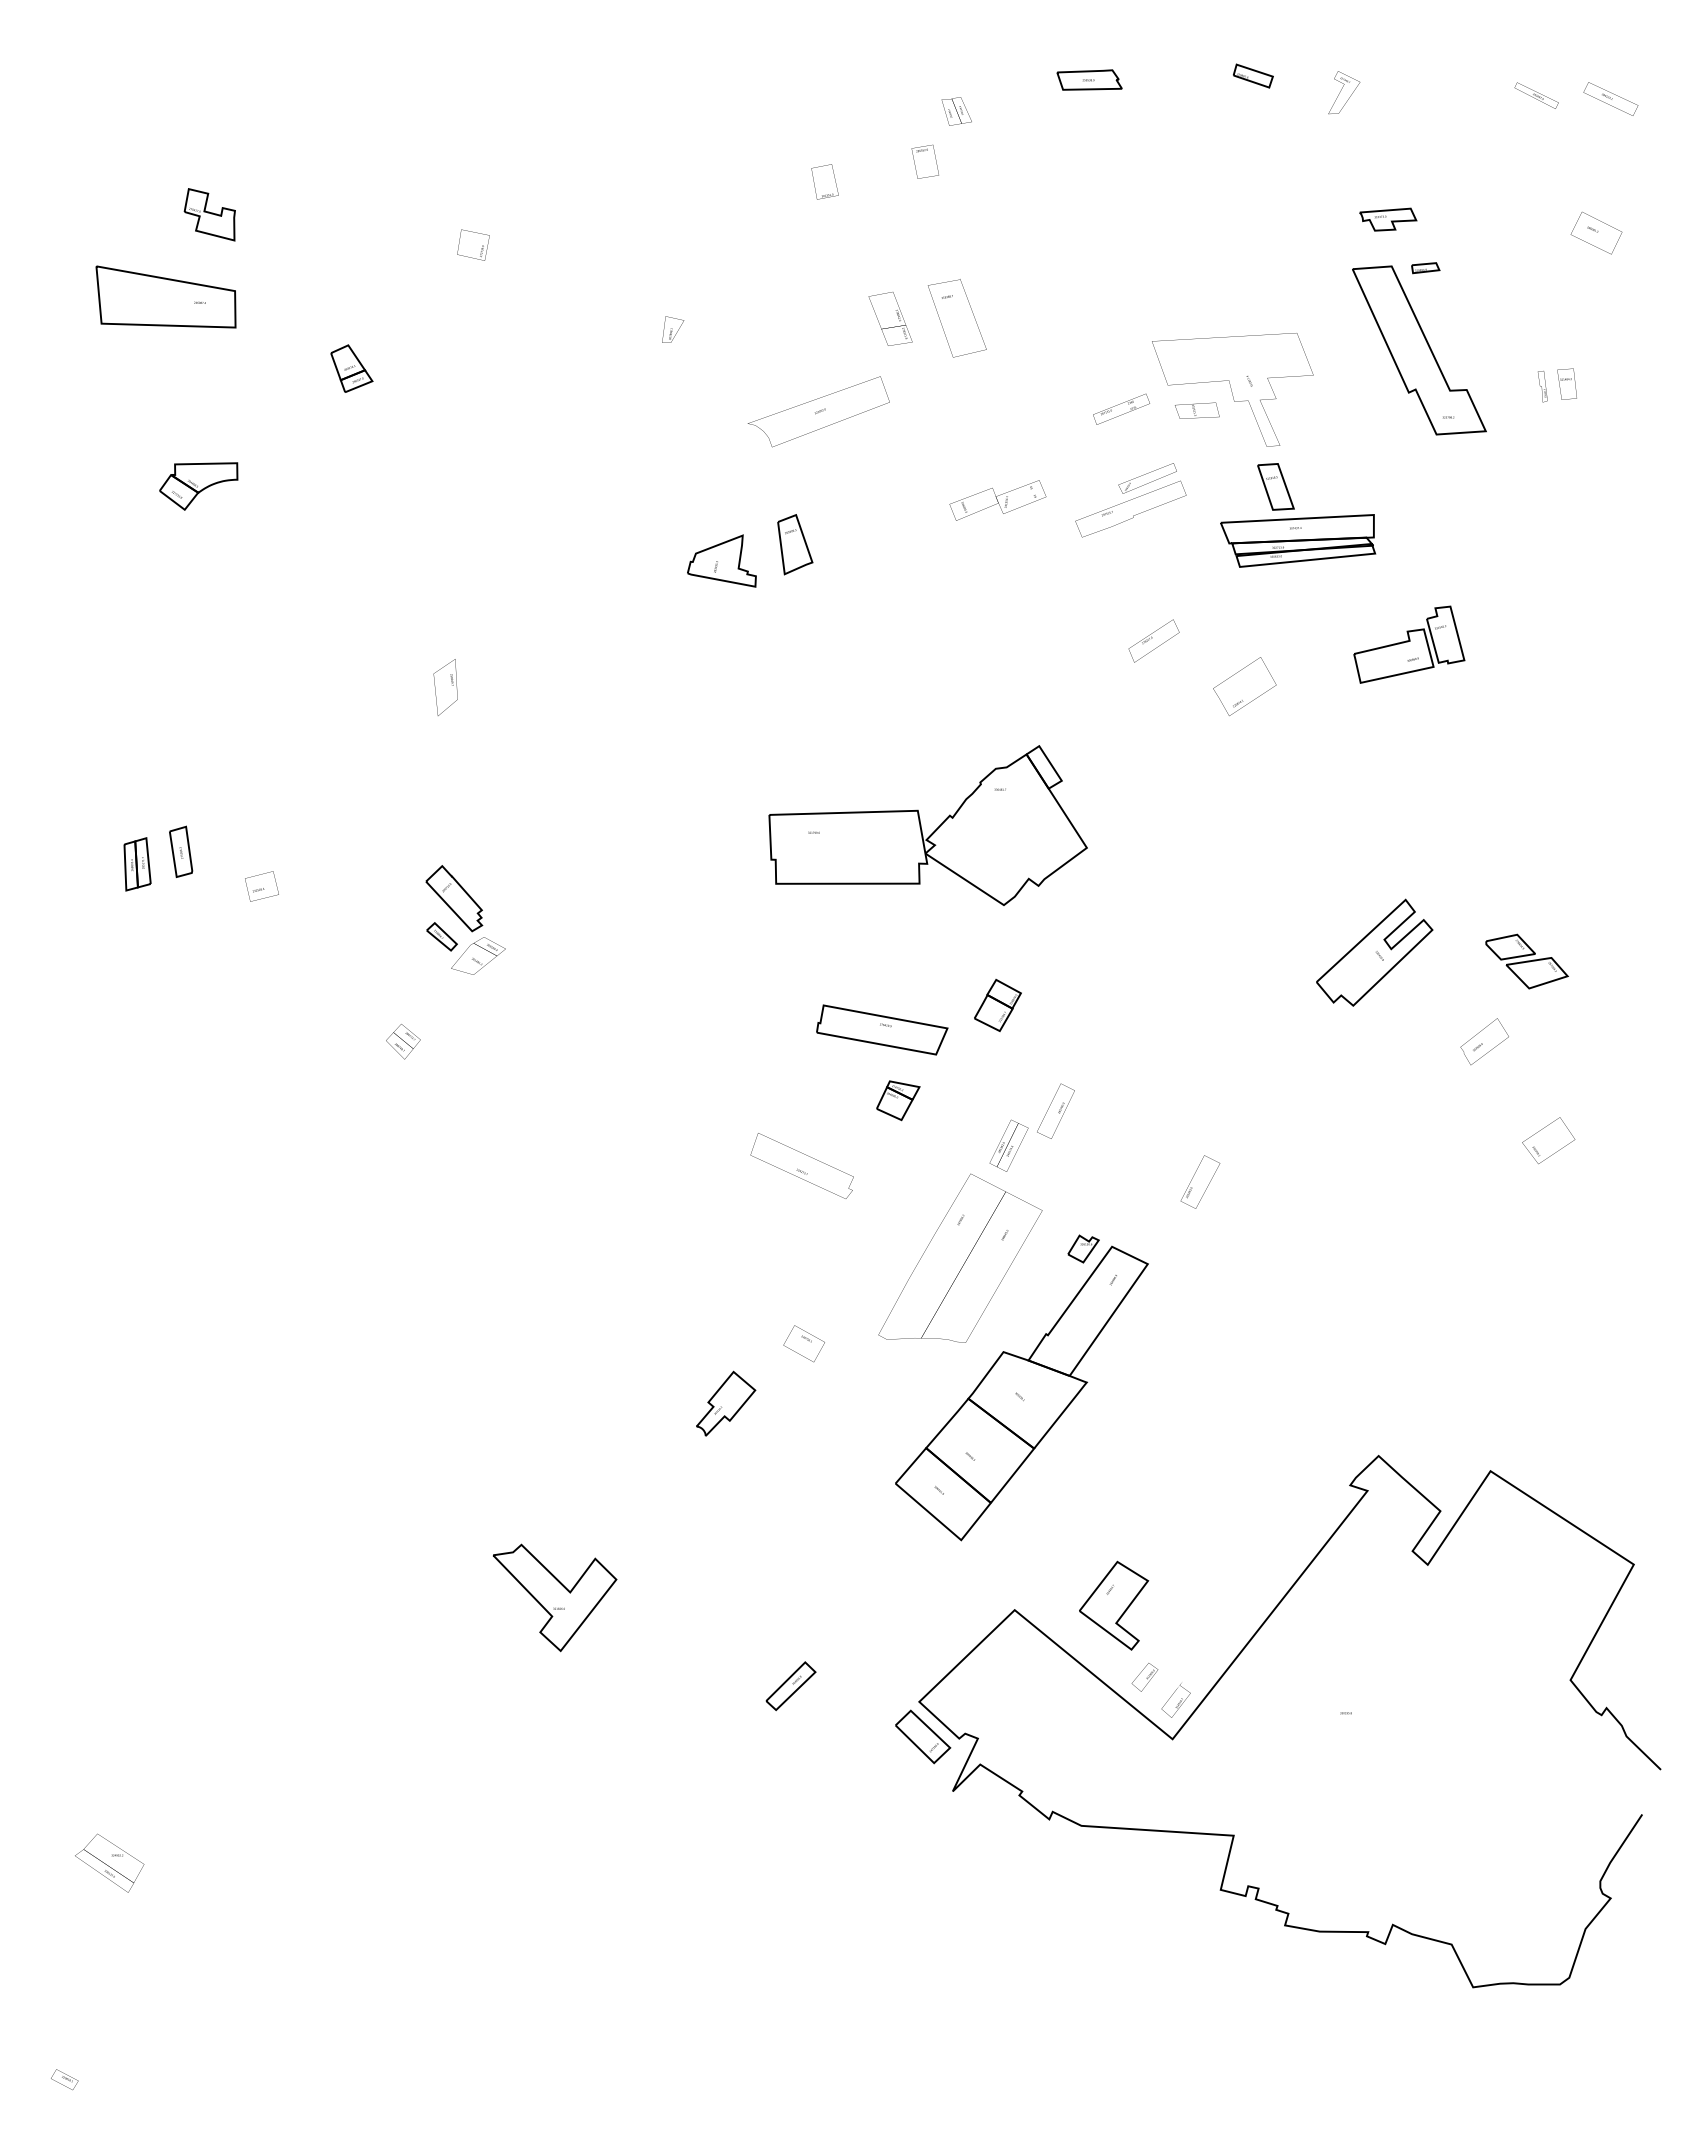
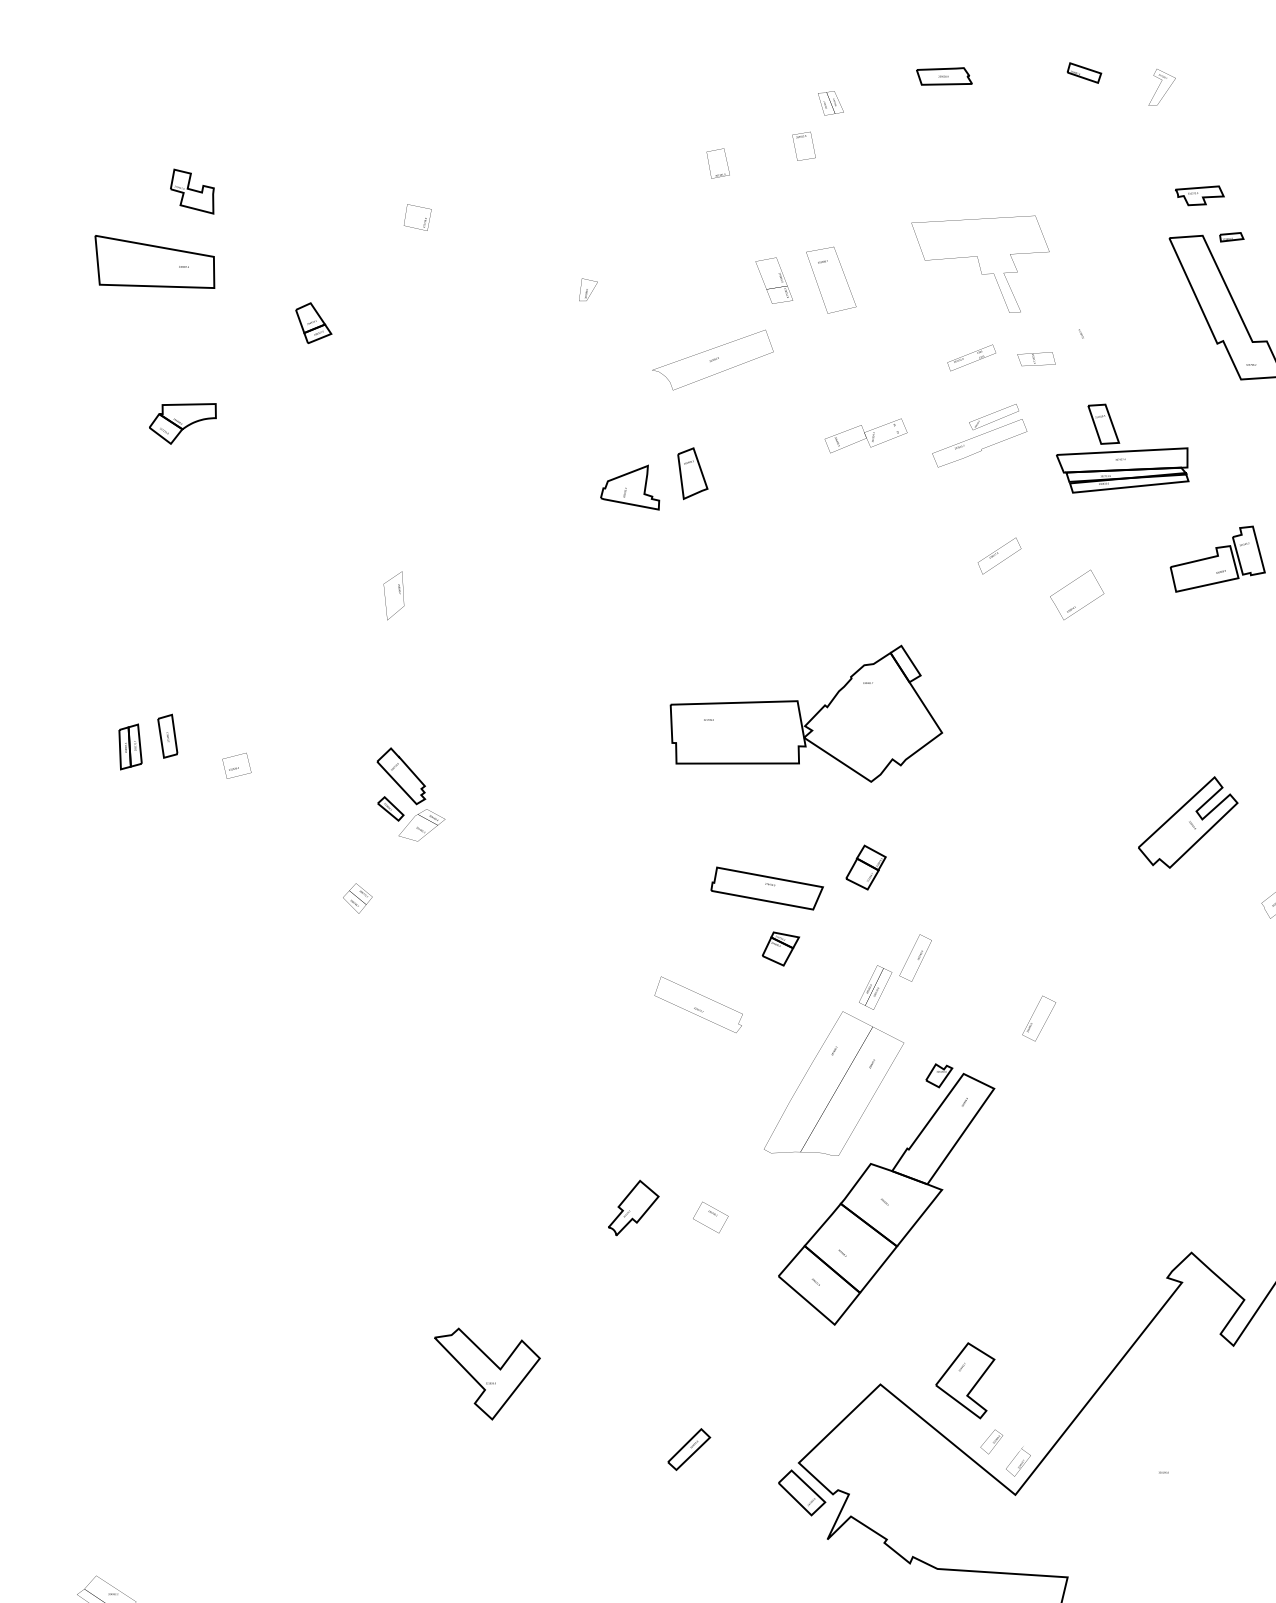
part: (1232, 389) -> (980, 264), moved
text: (803, 1343) -> (710, 1217), moved

